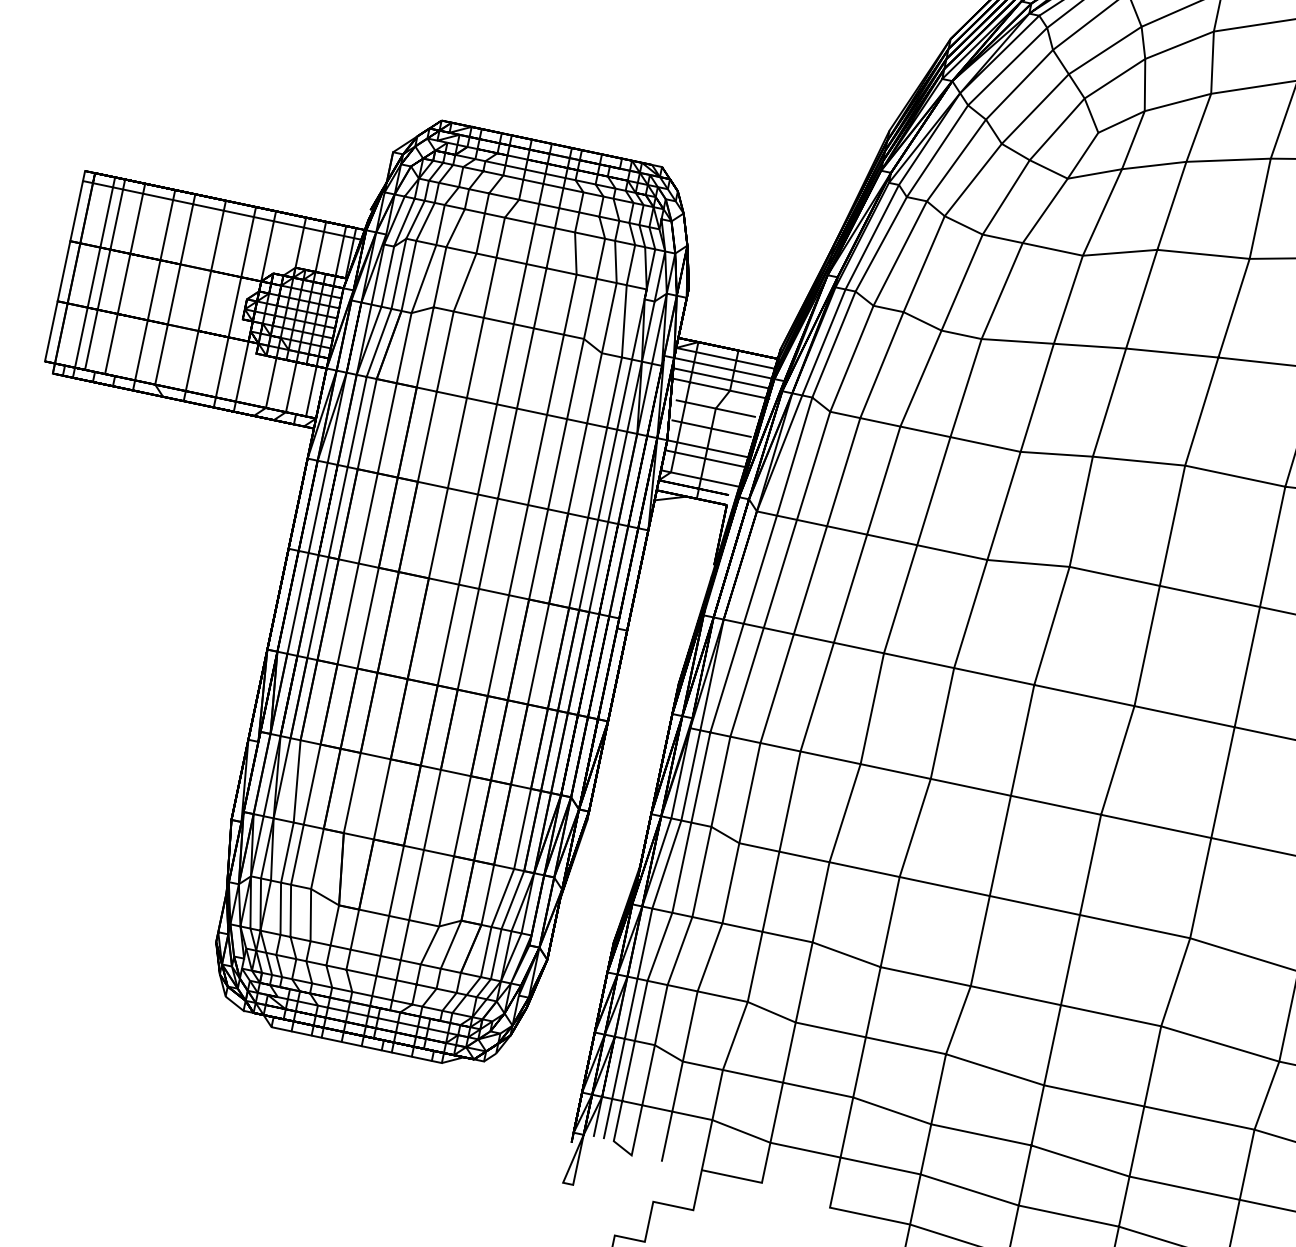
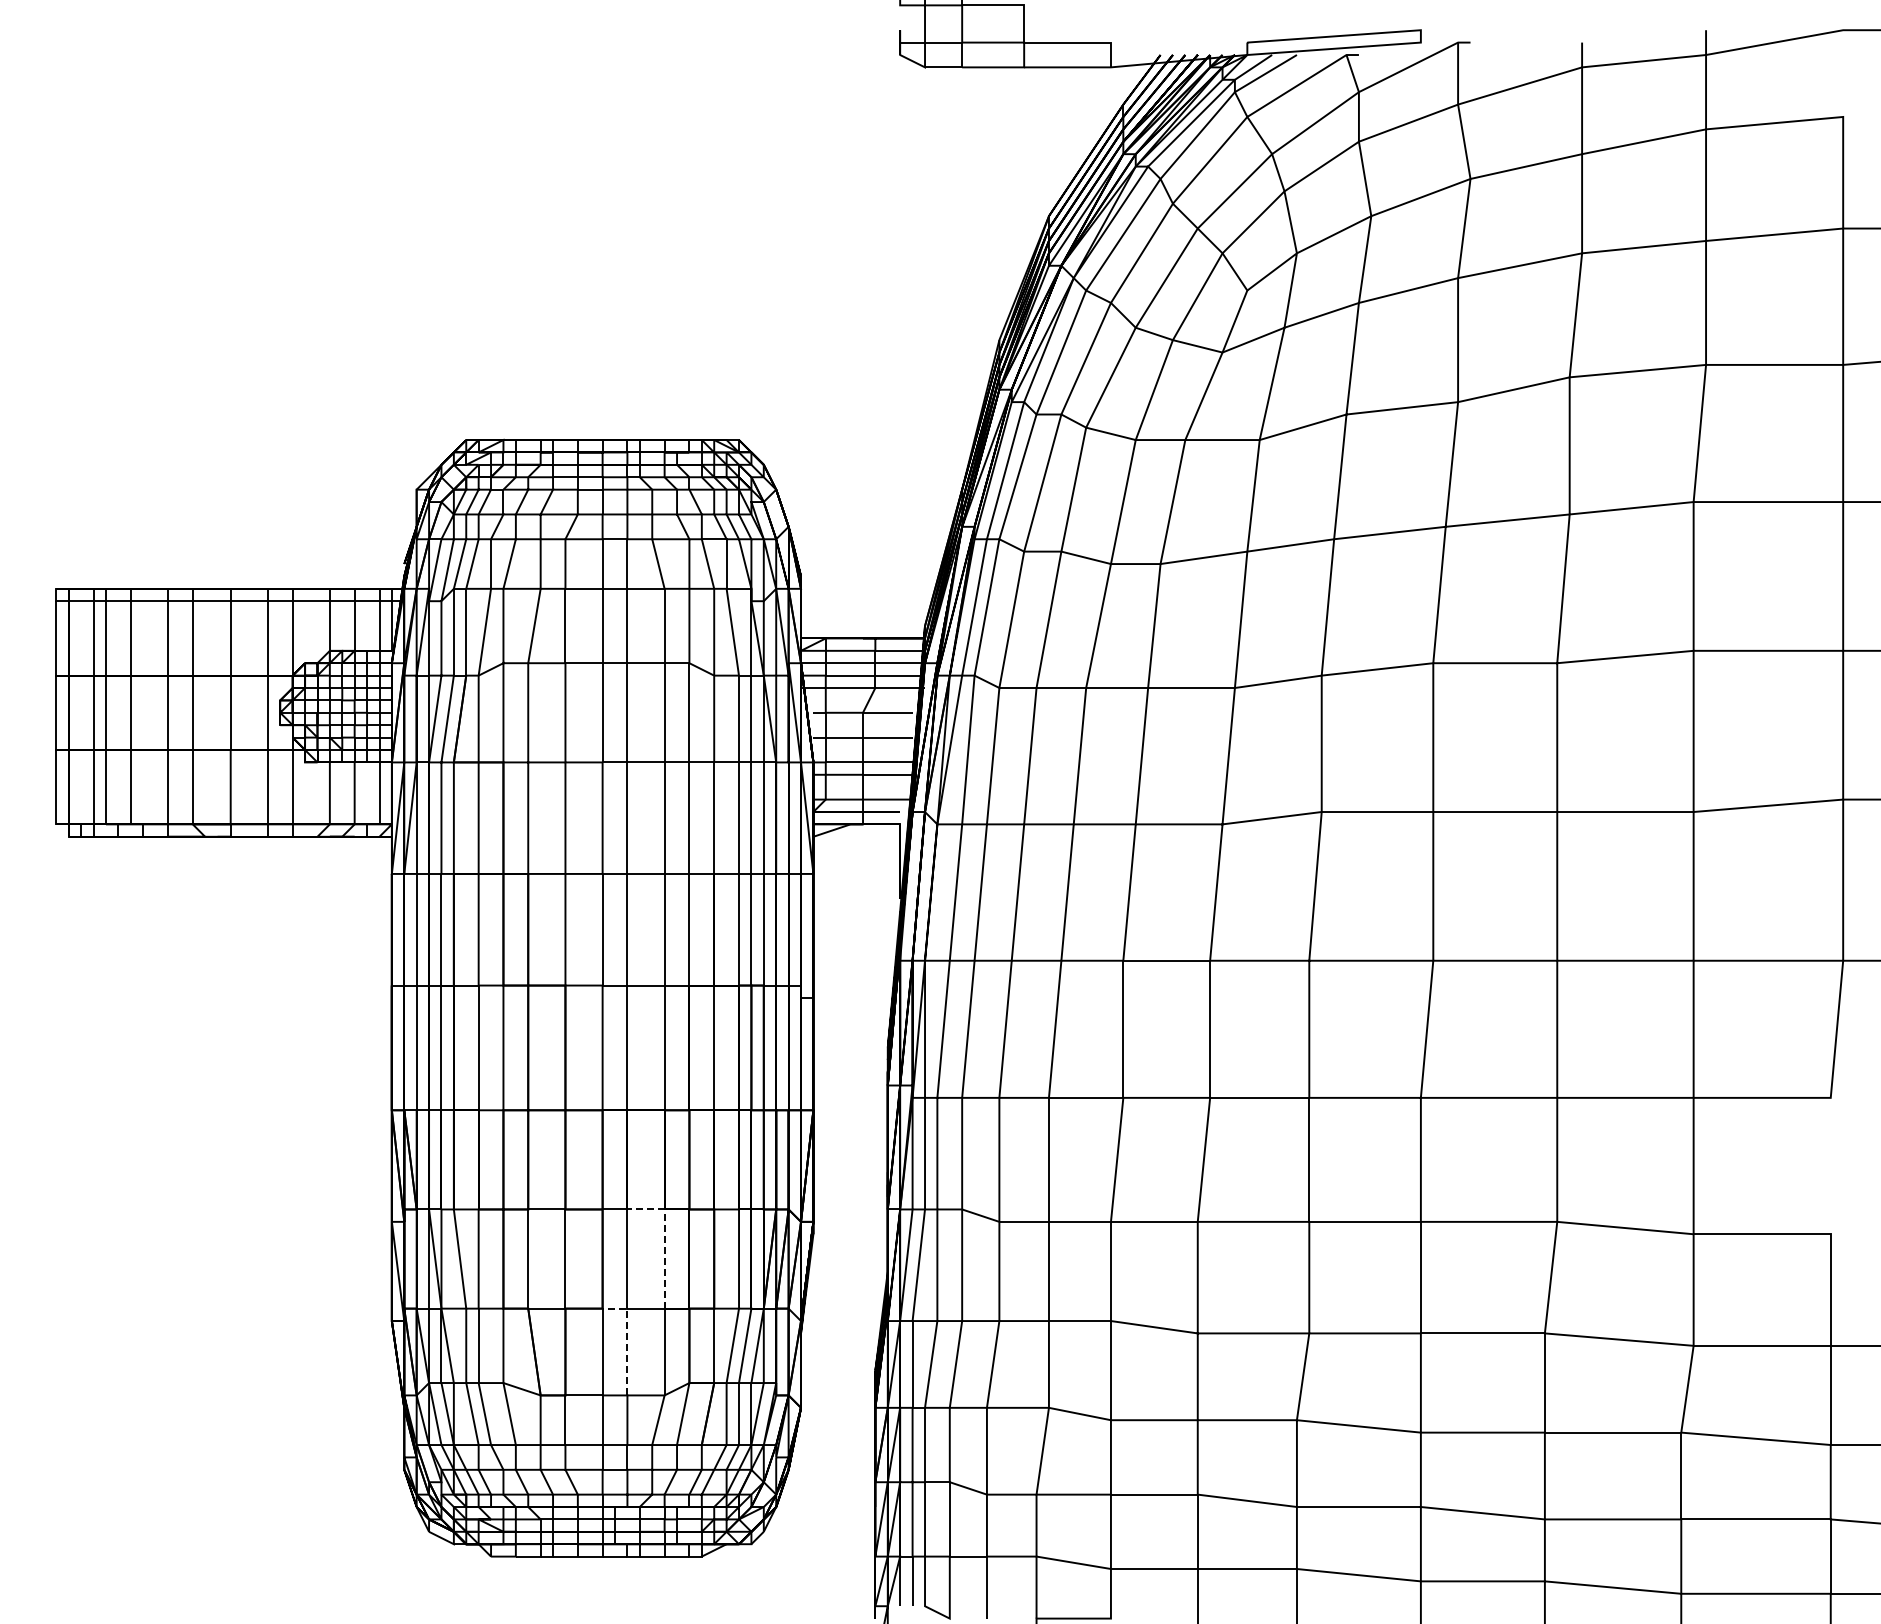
line: (465, 800) -> (664, 1239), solid -> dashed
line: (418, 874) -> (627, 1338), solid -> dashed

